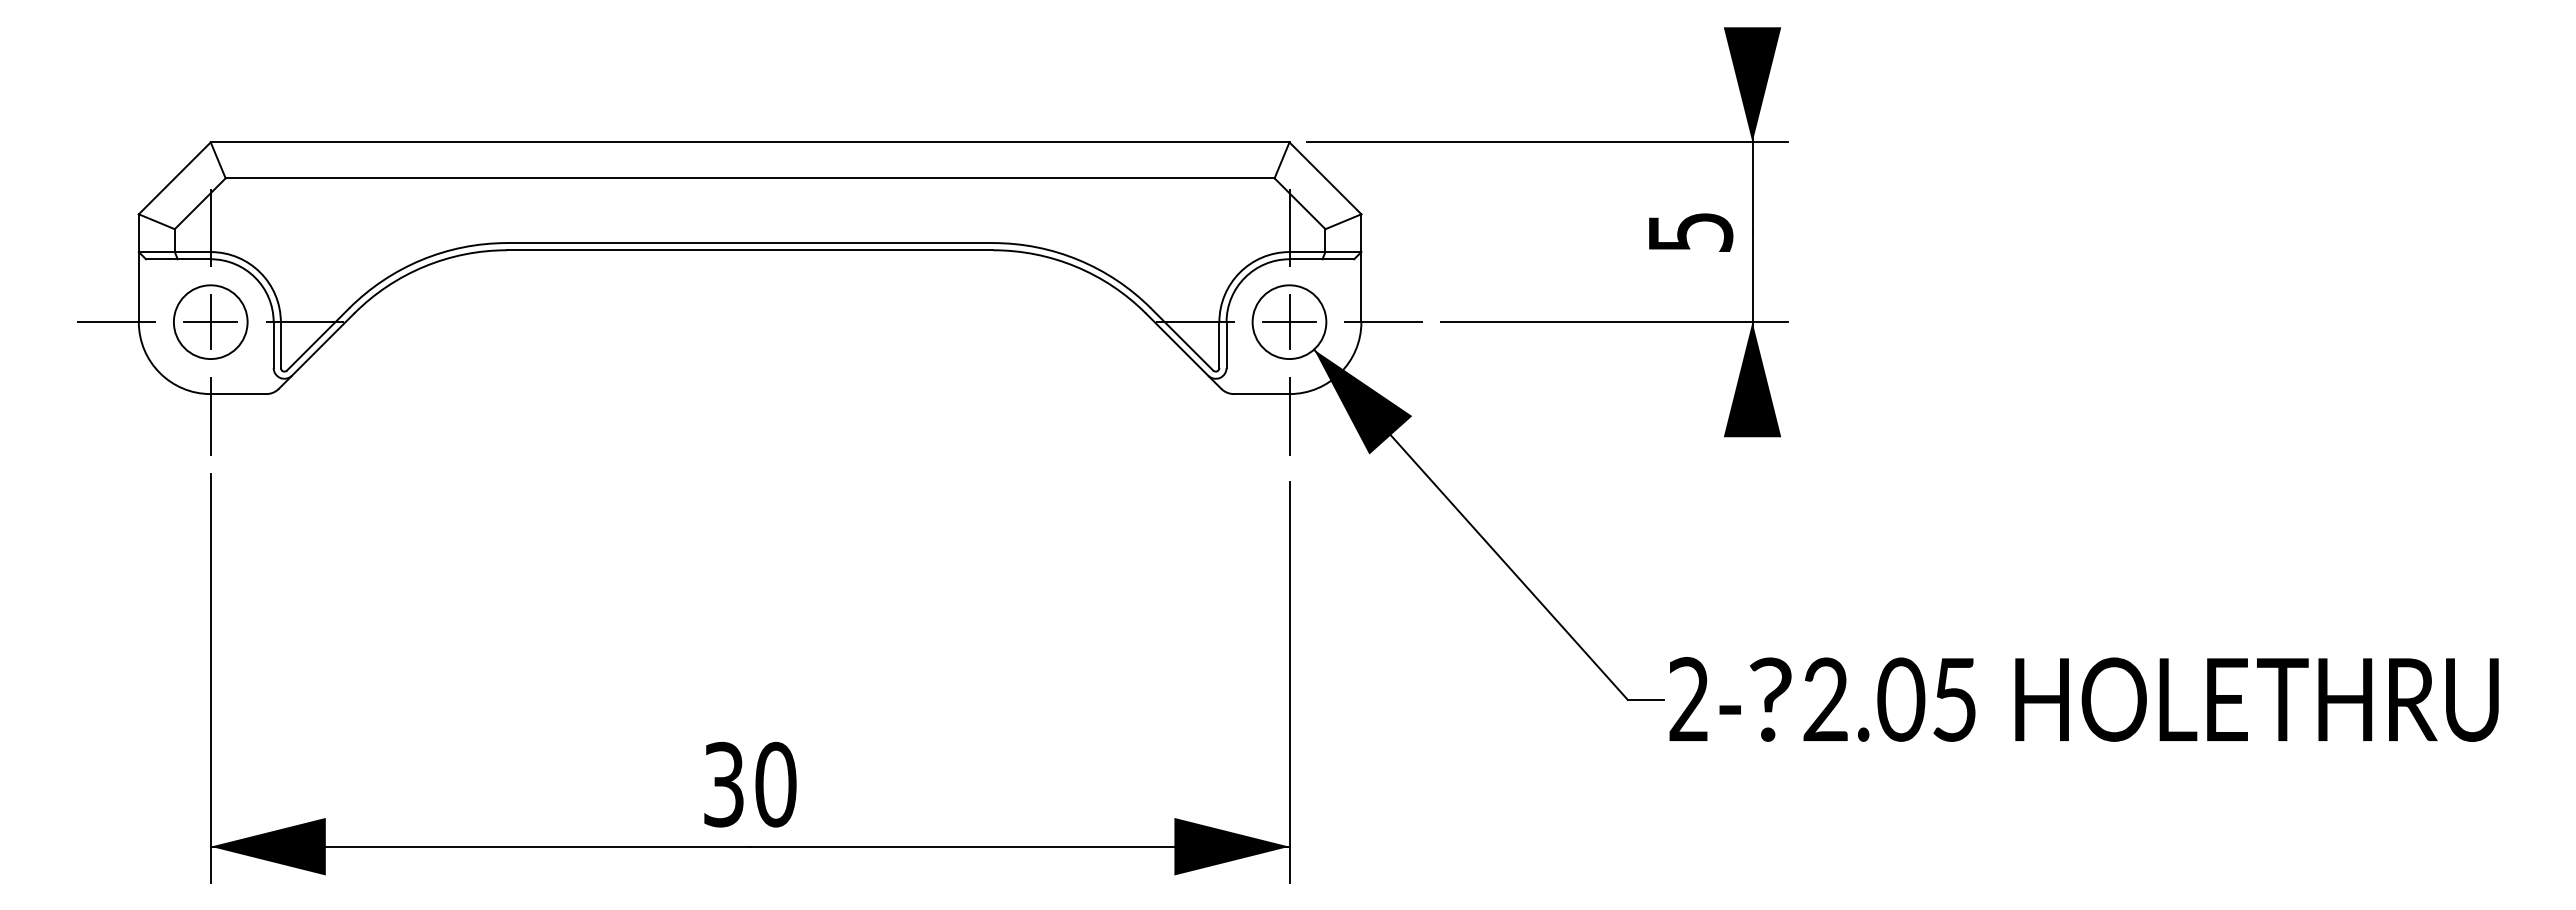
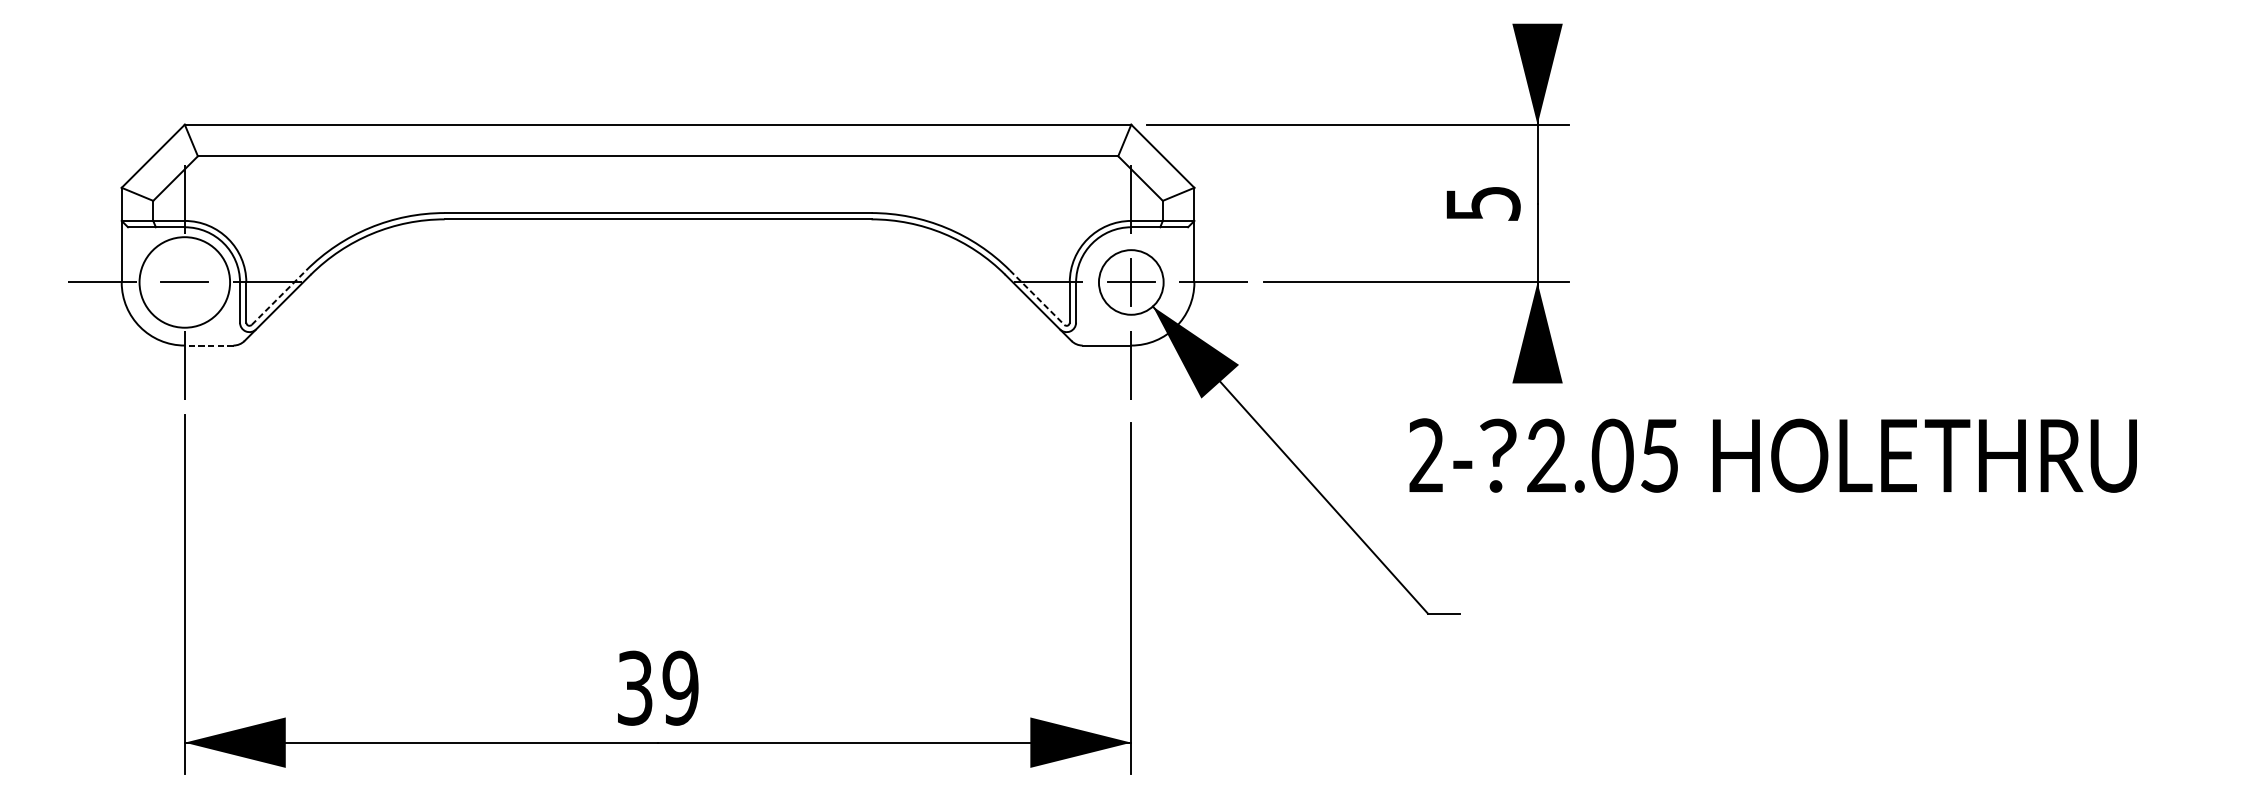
line: (210, 321) -> (184, 281), removed
circle: (210, 322) -> (184, 282), size x1.4
line: (318, 339) -> (279, 297), solid -> dashed
line: (1182, 339) -> (1037, 297), solid -> dashed
line: (238, 394) -> (209, 345), solid -> dashed
text: (2083, 699) -> (1772, 455), moved
text: (775, 784) -> (680, 688), 30 -> 39

